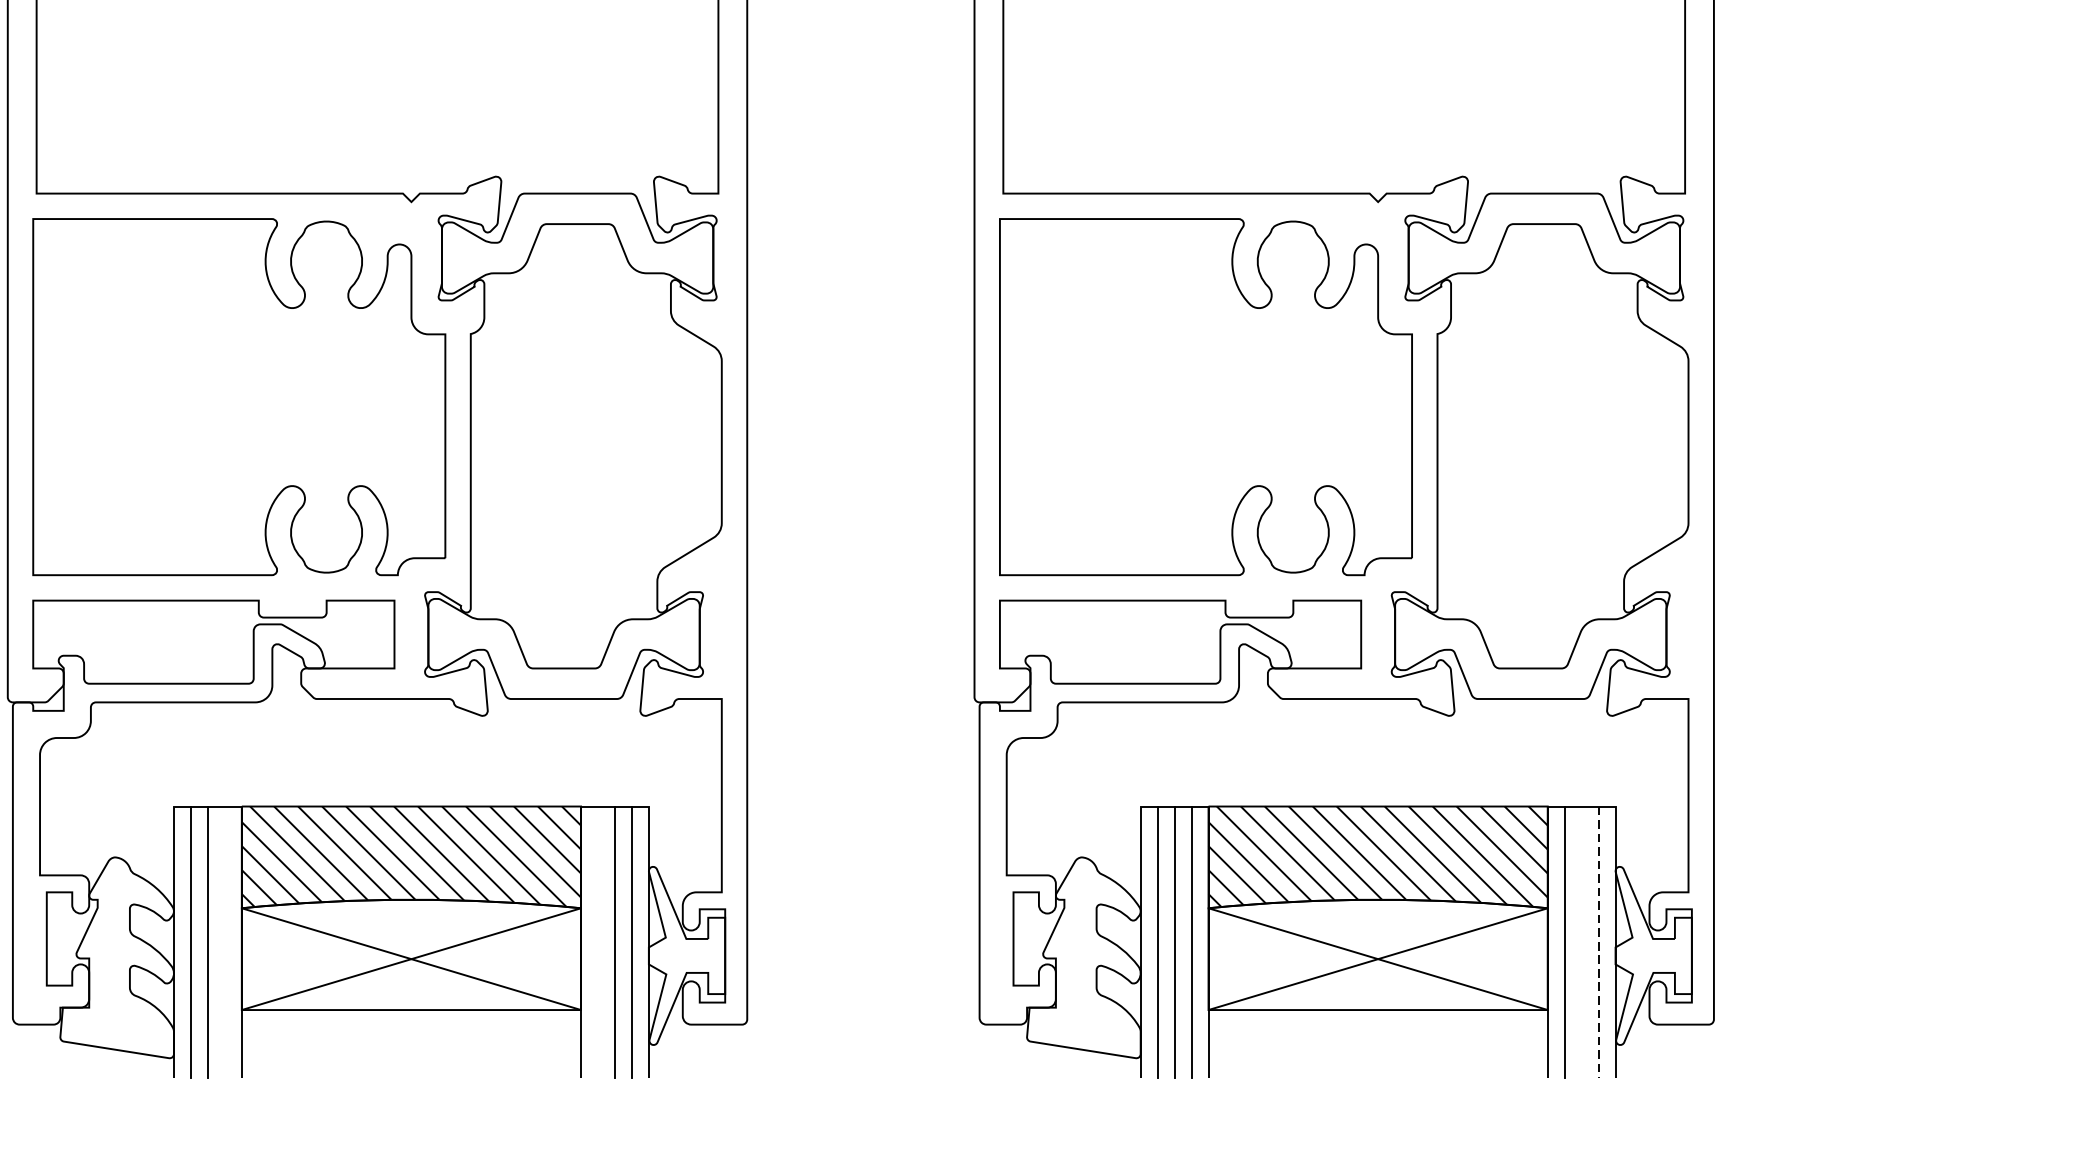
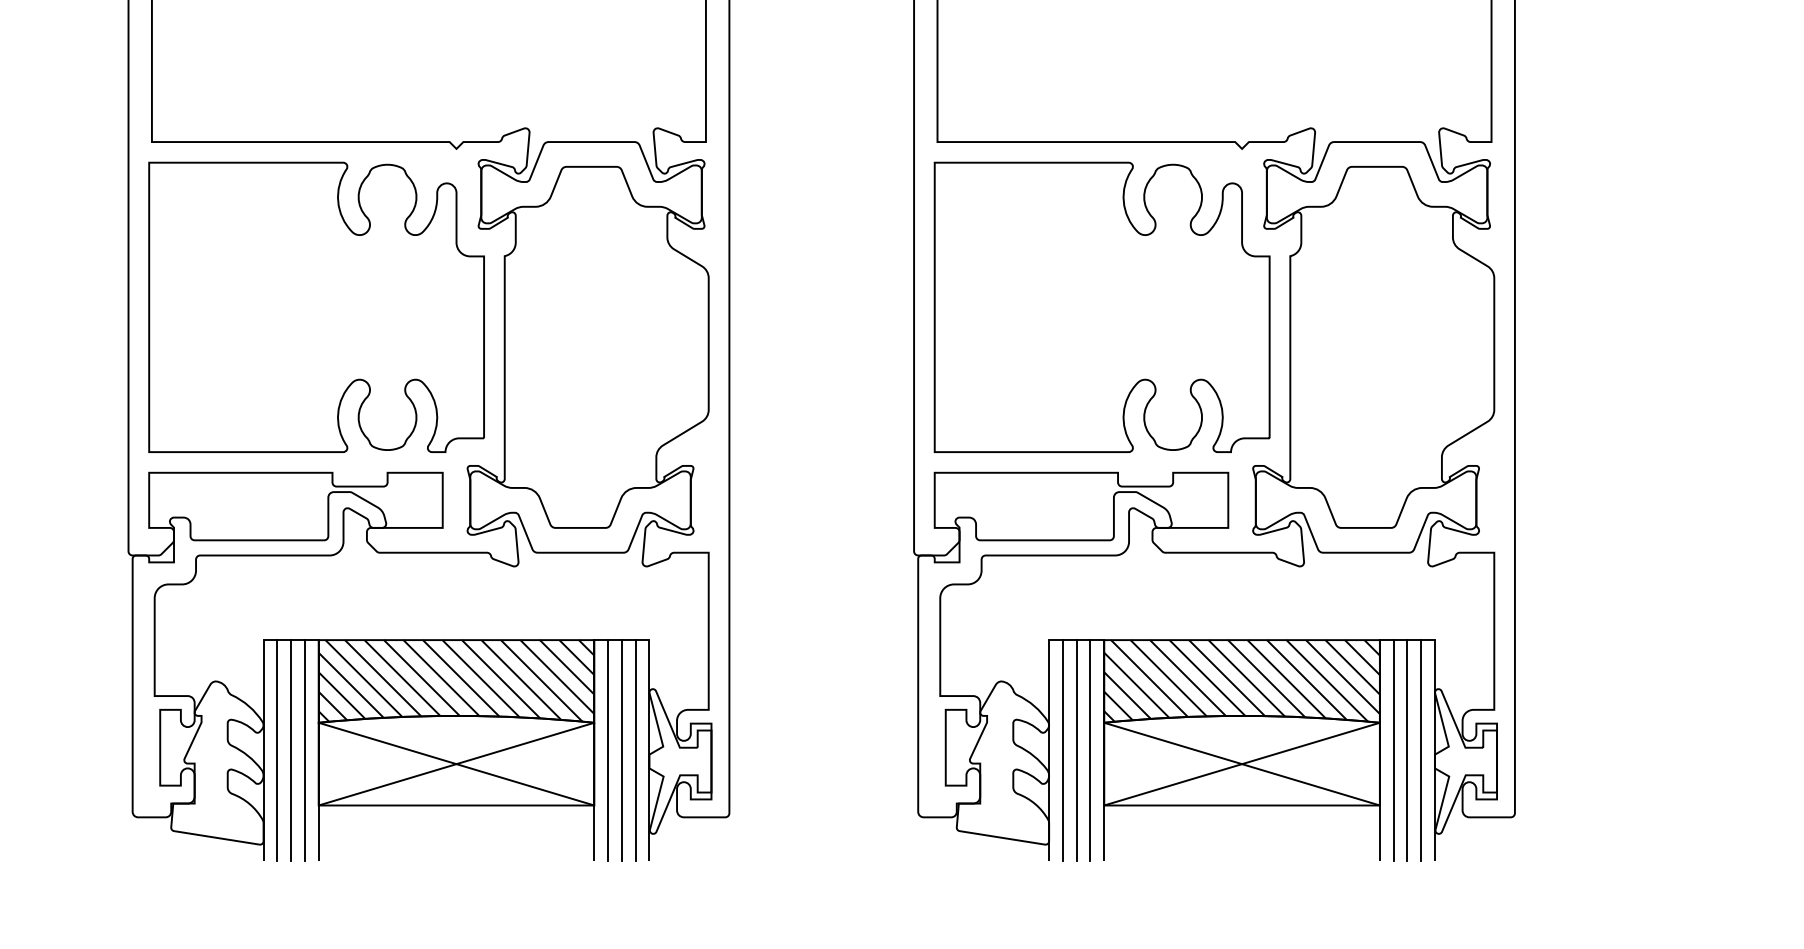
line: (224, 942) -> (304, 750), added
line: (598, 942) -> (608, 750), added
line: (1581, 942) -> (1407, 750), added
line: (1598, 942) -> (1421, 750), dashed -> solid

